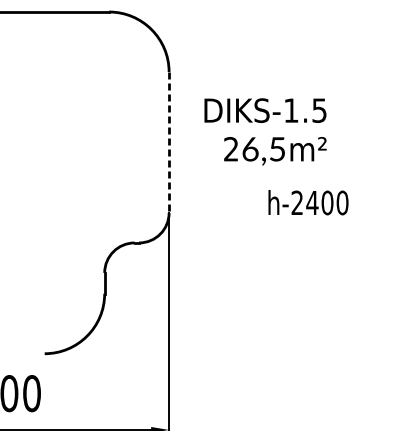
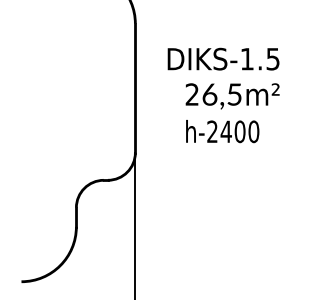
line: (169, 142) -> (135, 88), dashed -> solid
text: (308, 202) -> (222, 131), moved

